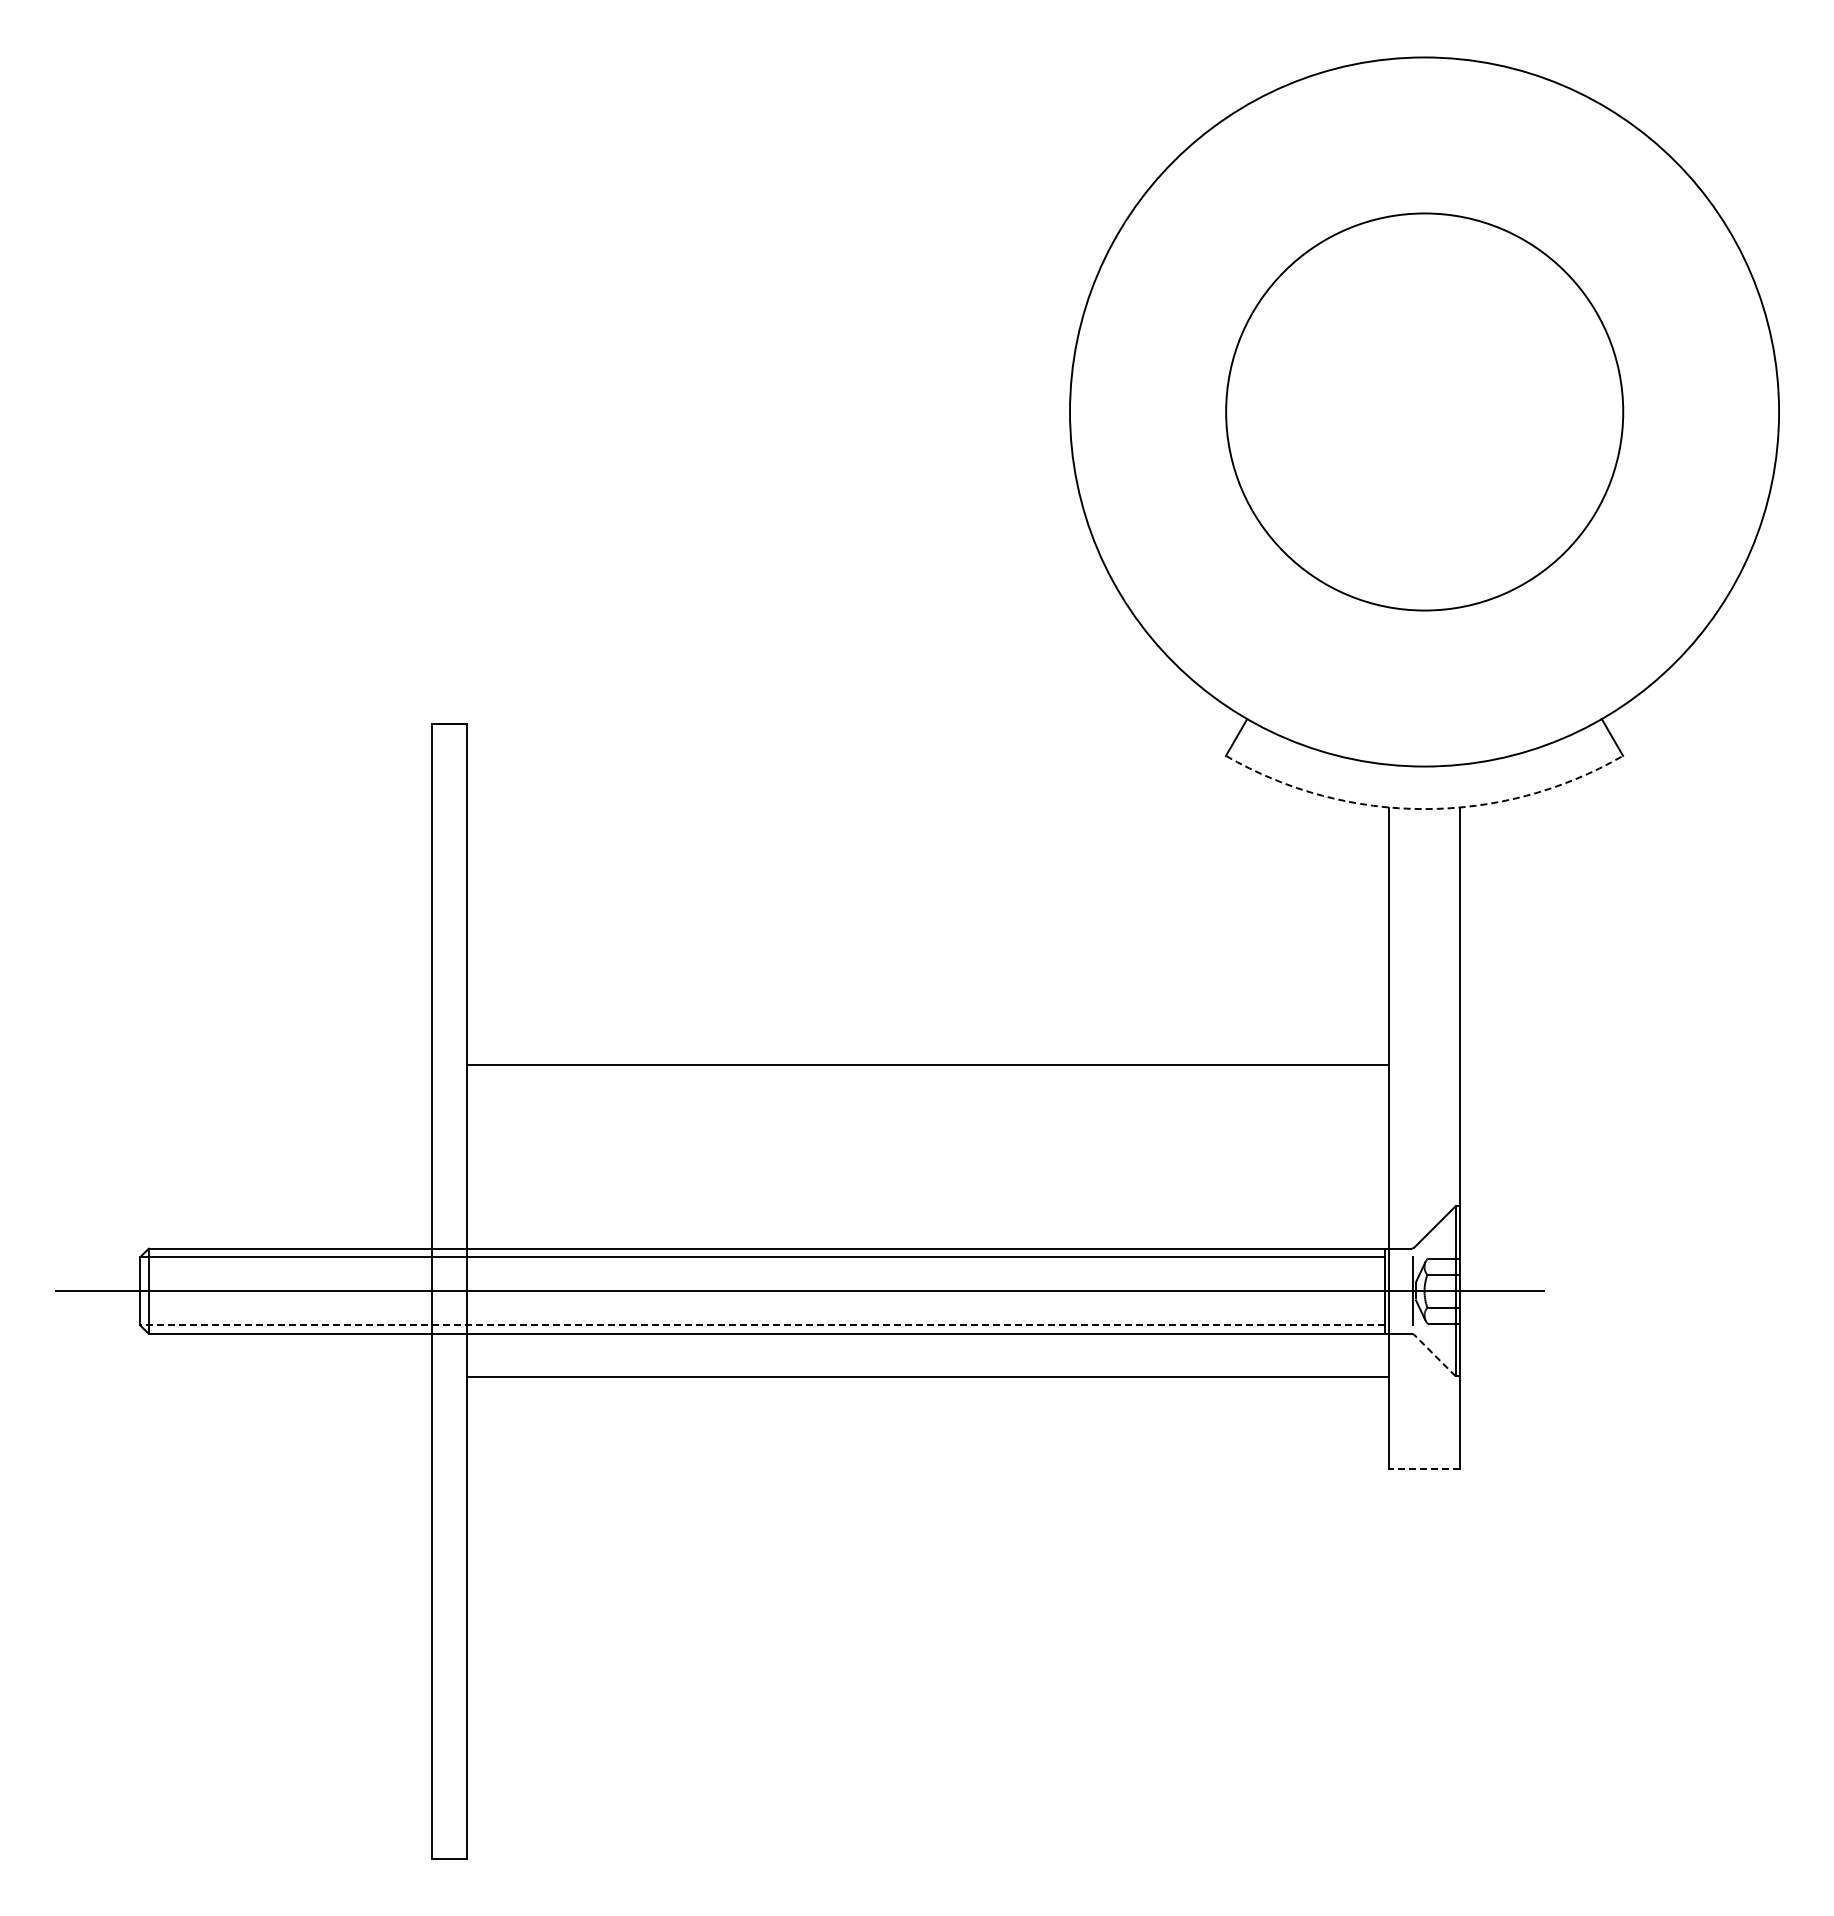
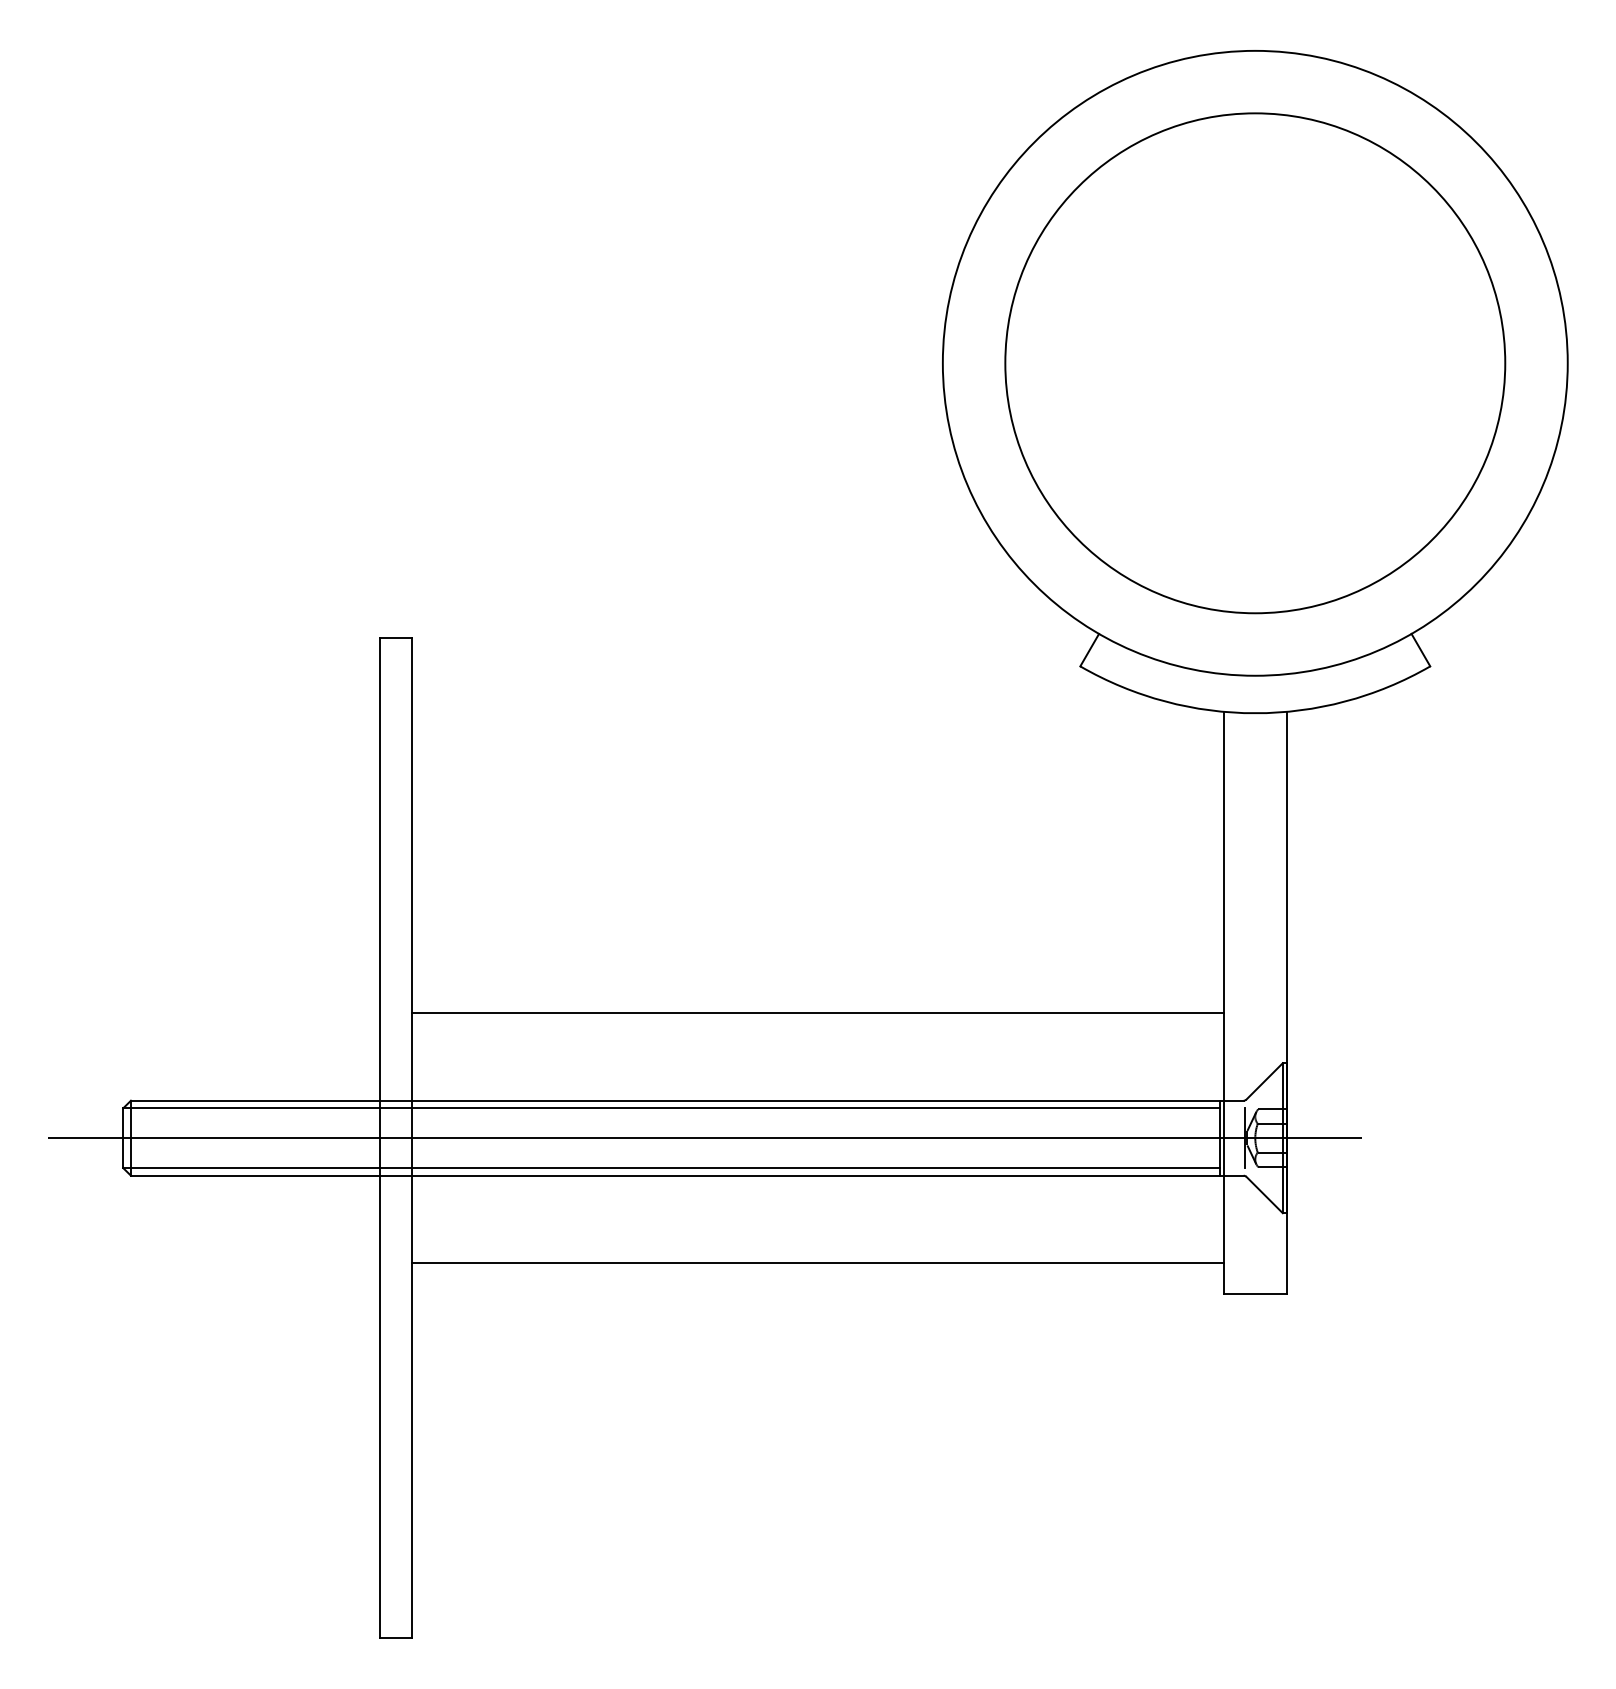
circle: (1424, 411) -> (1255, 362), size x1.43
arc: (1424, 809) -> (1255, 713), dashed -> solid
line: (928, 1065) -> (818, 1013), moved
line: (761, 1325) -> (670, 1168), dashed -> solid
line: (1434, 1355) -> (1264, 1194), dashed -> solid
line: (928, 1377) -> (818, 1263), moved
line: (1424, 1468) -> (1255, 1294), dashed -> solid

